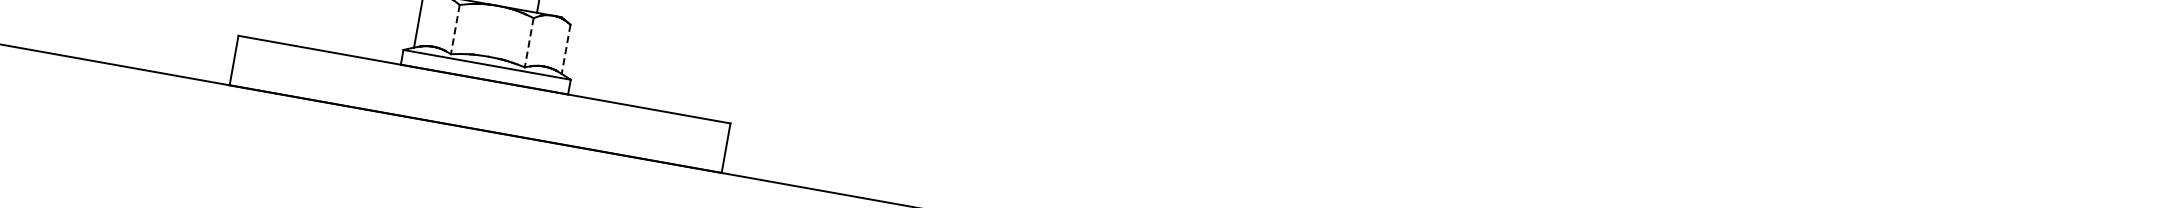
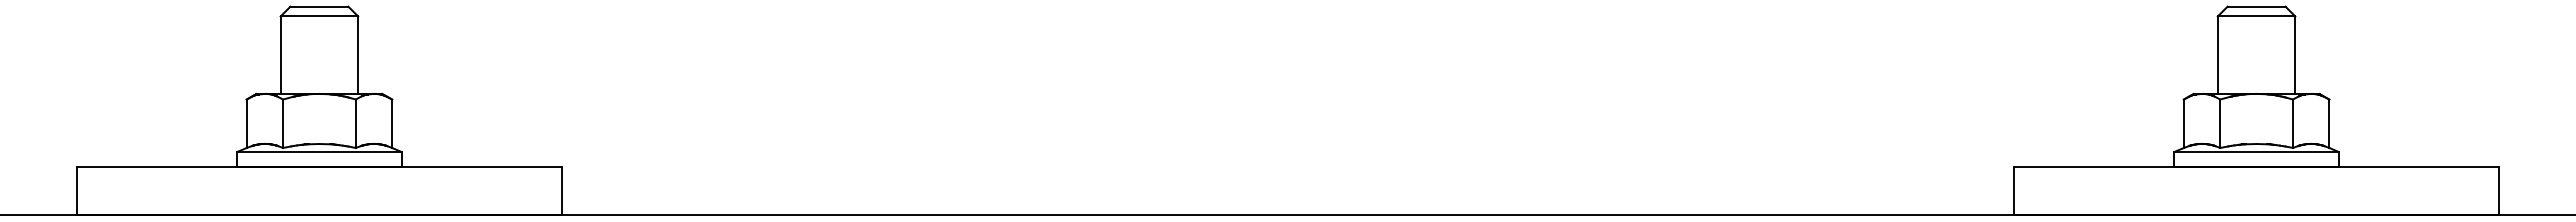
line: (455, 30) -> (283, 124), dashed -> solid
line: (528, 43) -> (355, 124), dashed -> solid
line: (566, 50) -> (392, 124), dashed -> solid

